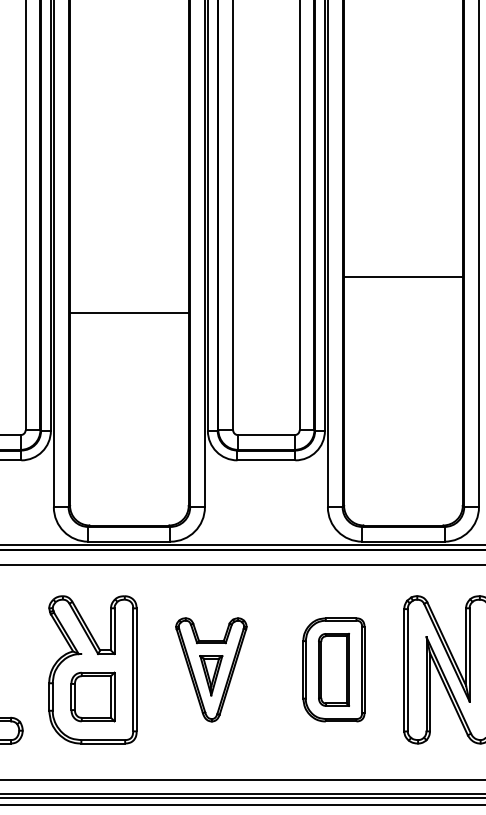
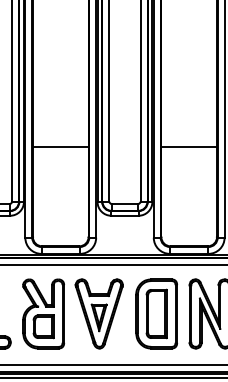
line: (404, 276) -> (189, 146), moved
part: (209, 668) -> (98, 313), size x1.43
part: (333, 668) -> (156, 313), size x1.43

